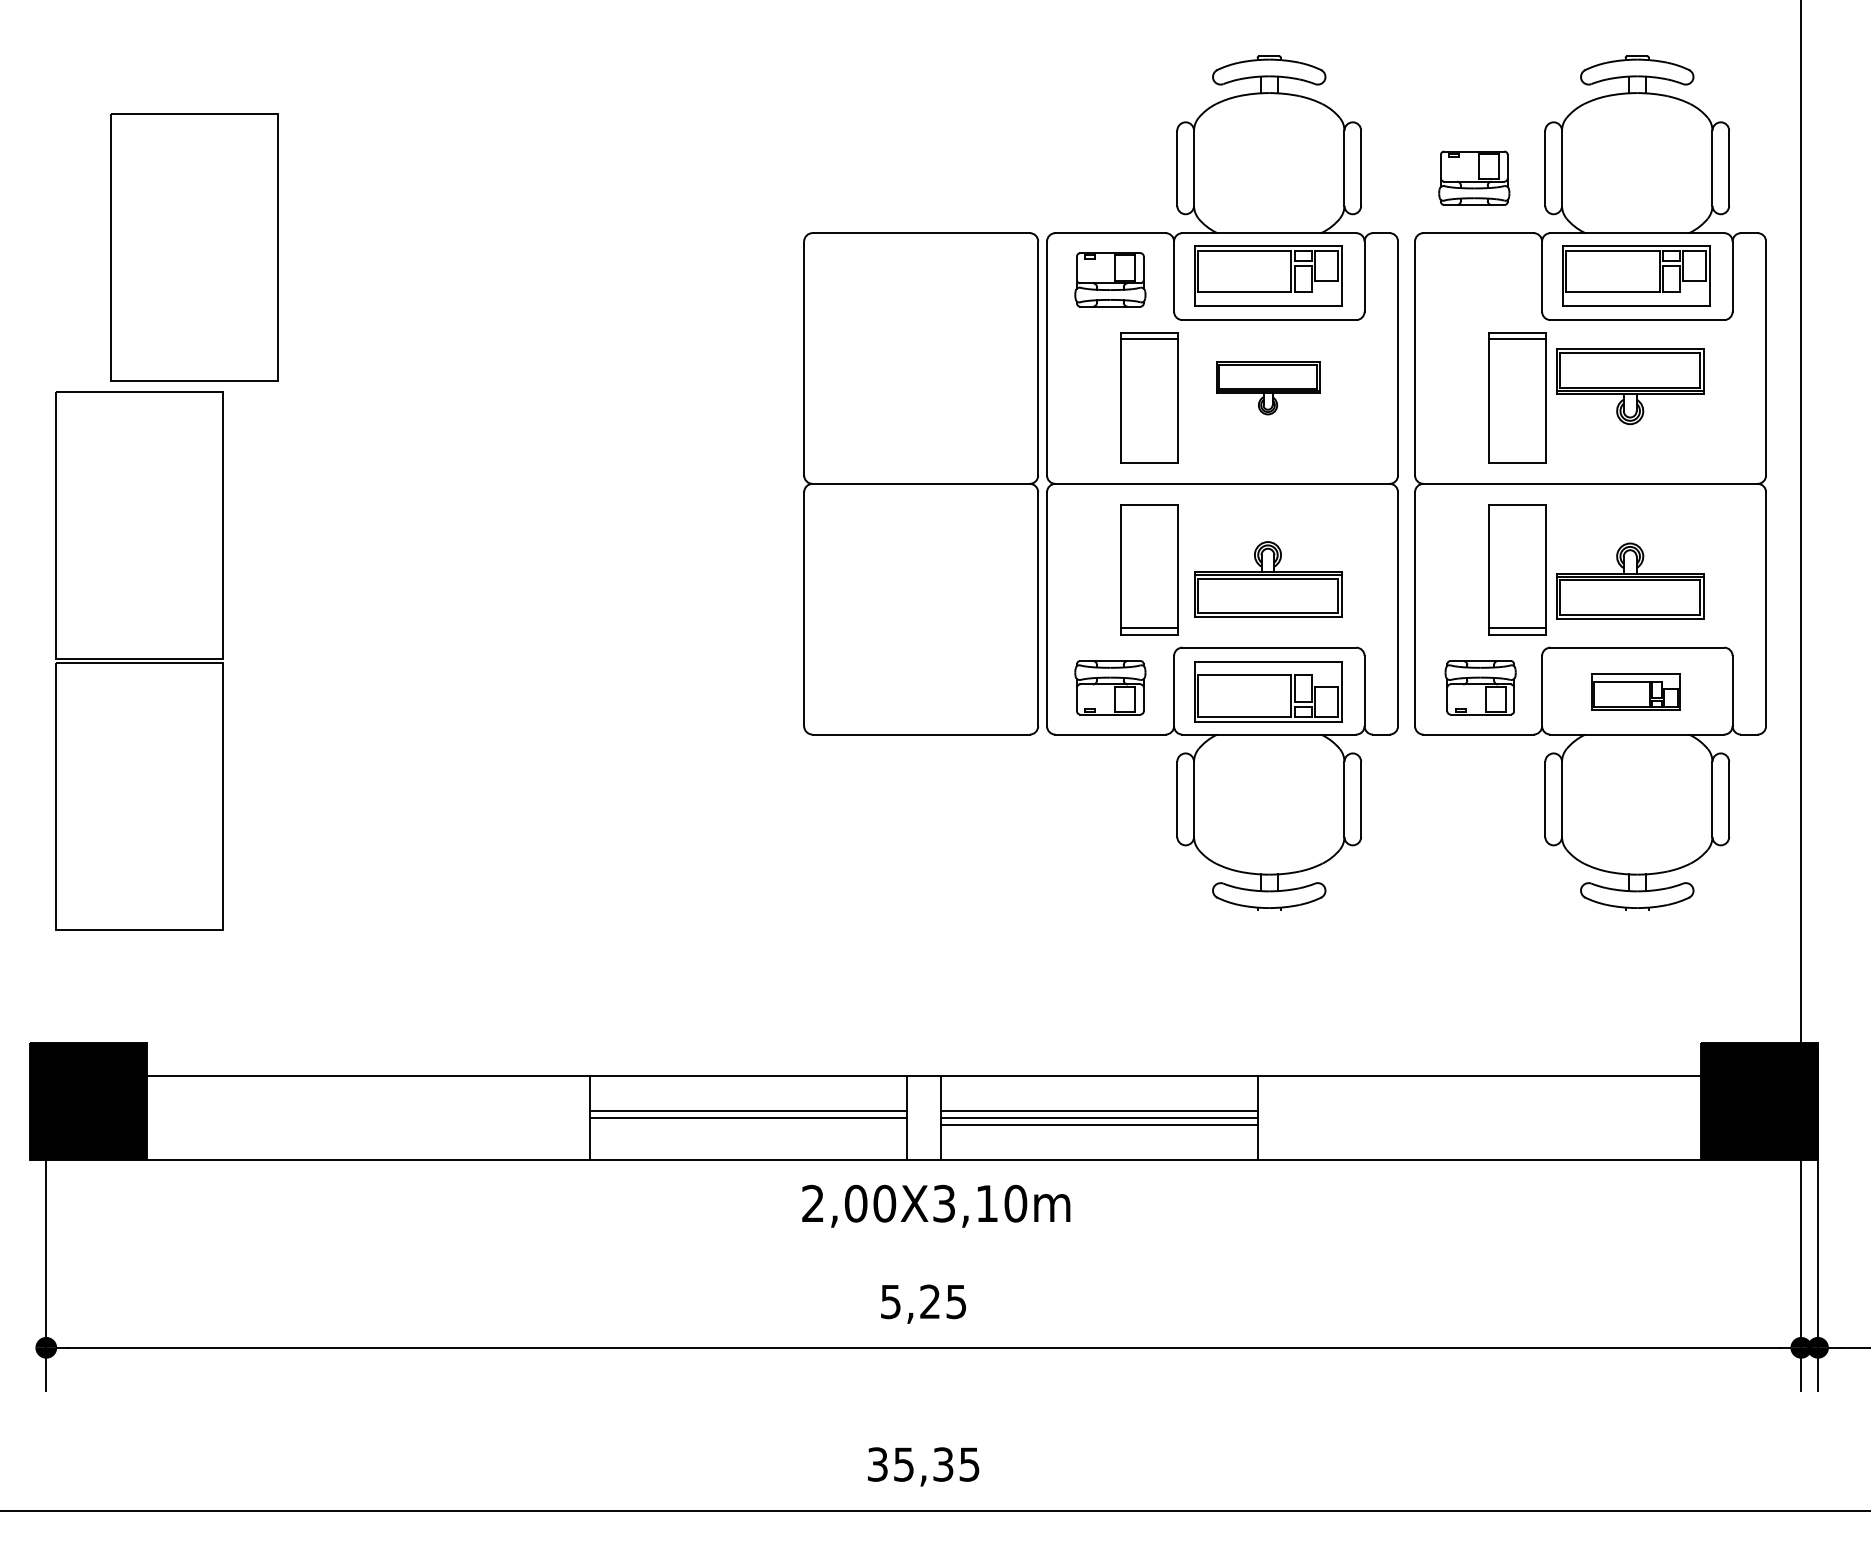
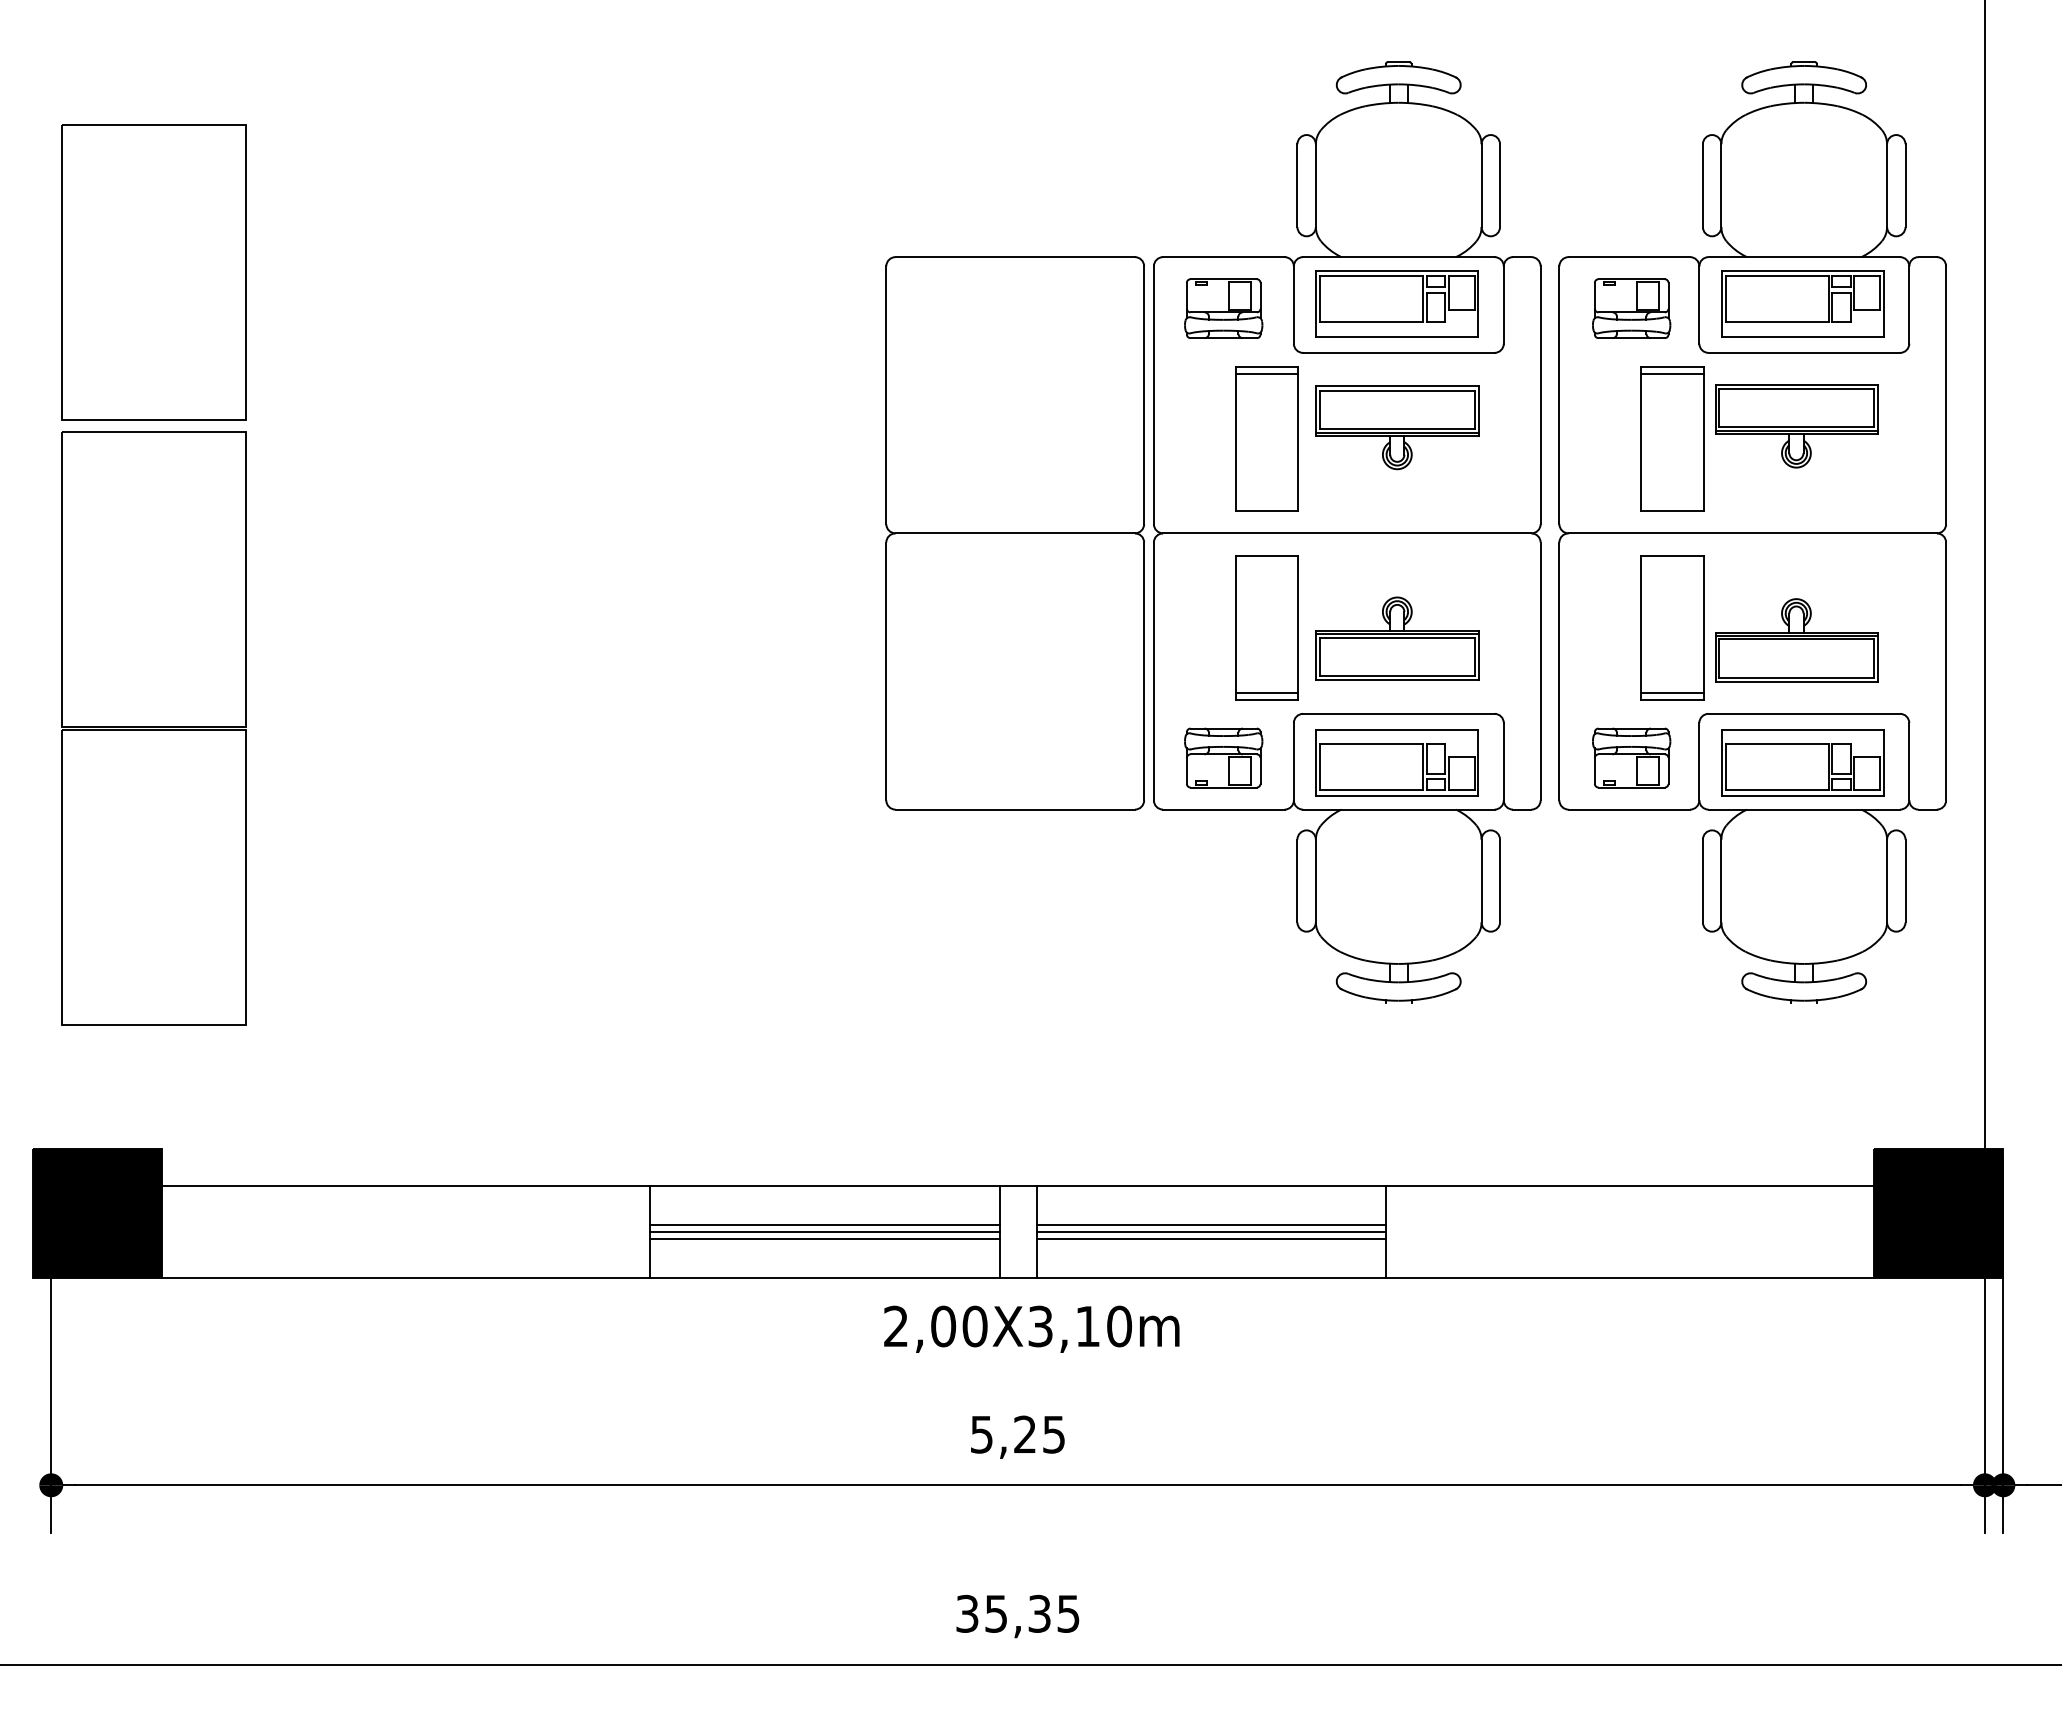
part: (1474, 178) -> (1631, 308), moved
part: (193, 247) -> (153, 272), moved
part: (1268, 387) -> (1397, 427), size x1.43
part: (1635, 691) -> (1802, 762), size x1.67
line: (748, 1124) -> (824, 1239), added

